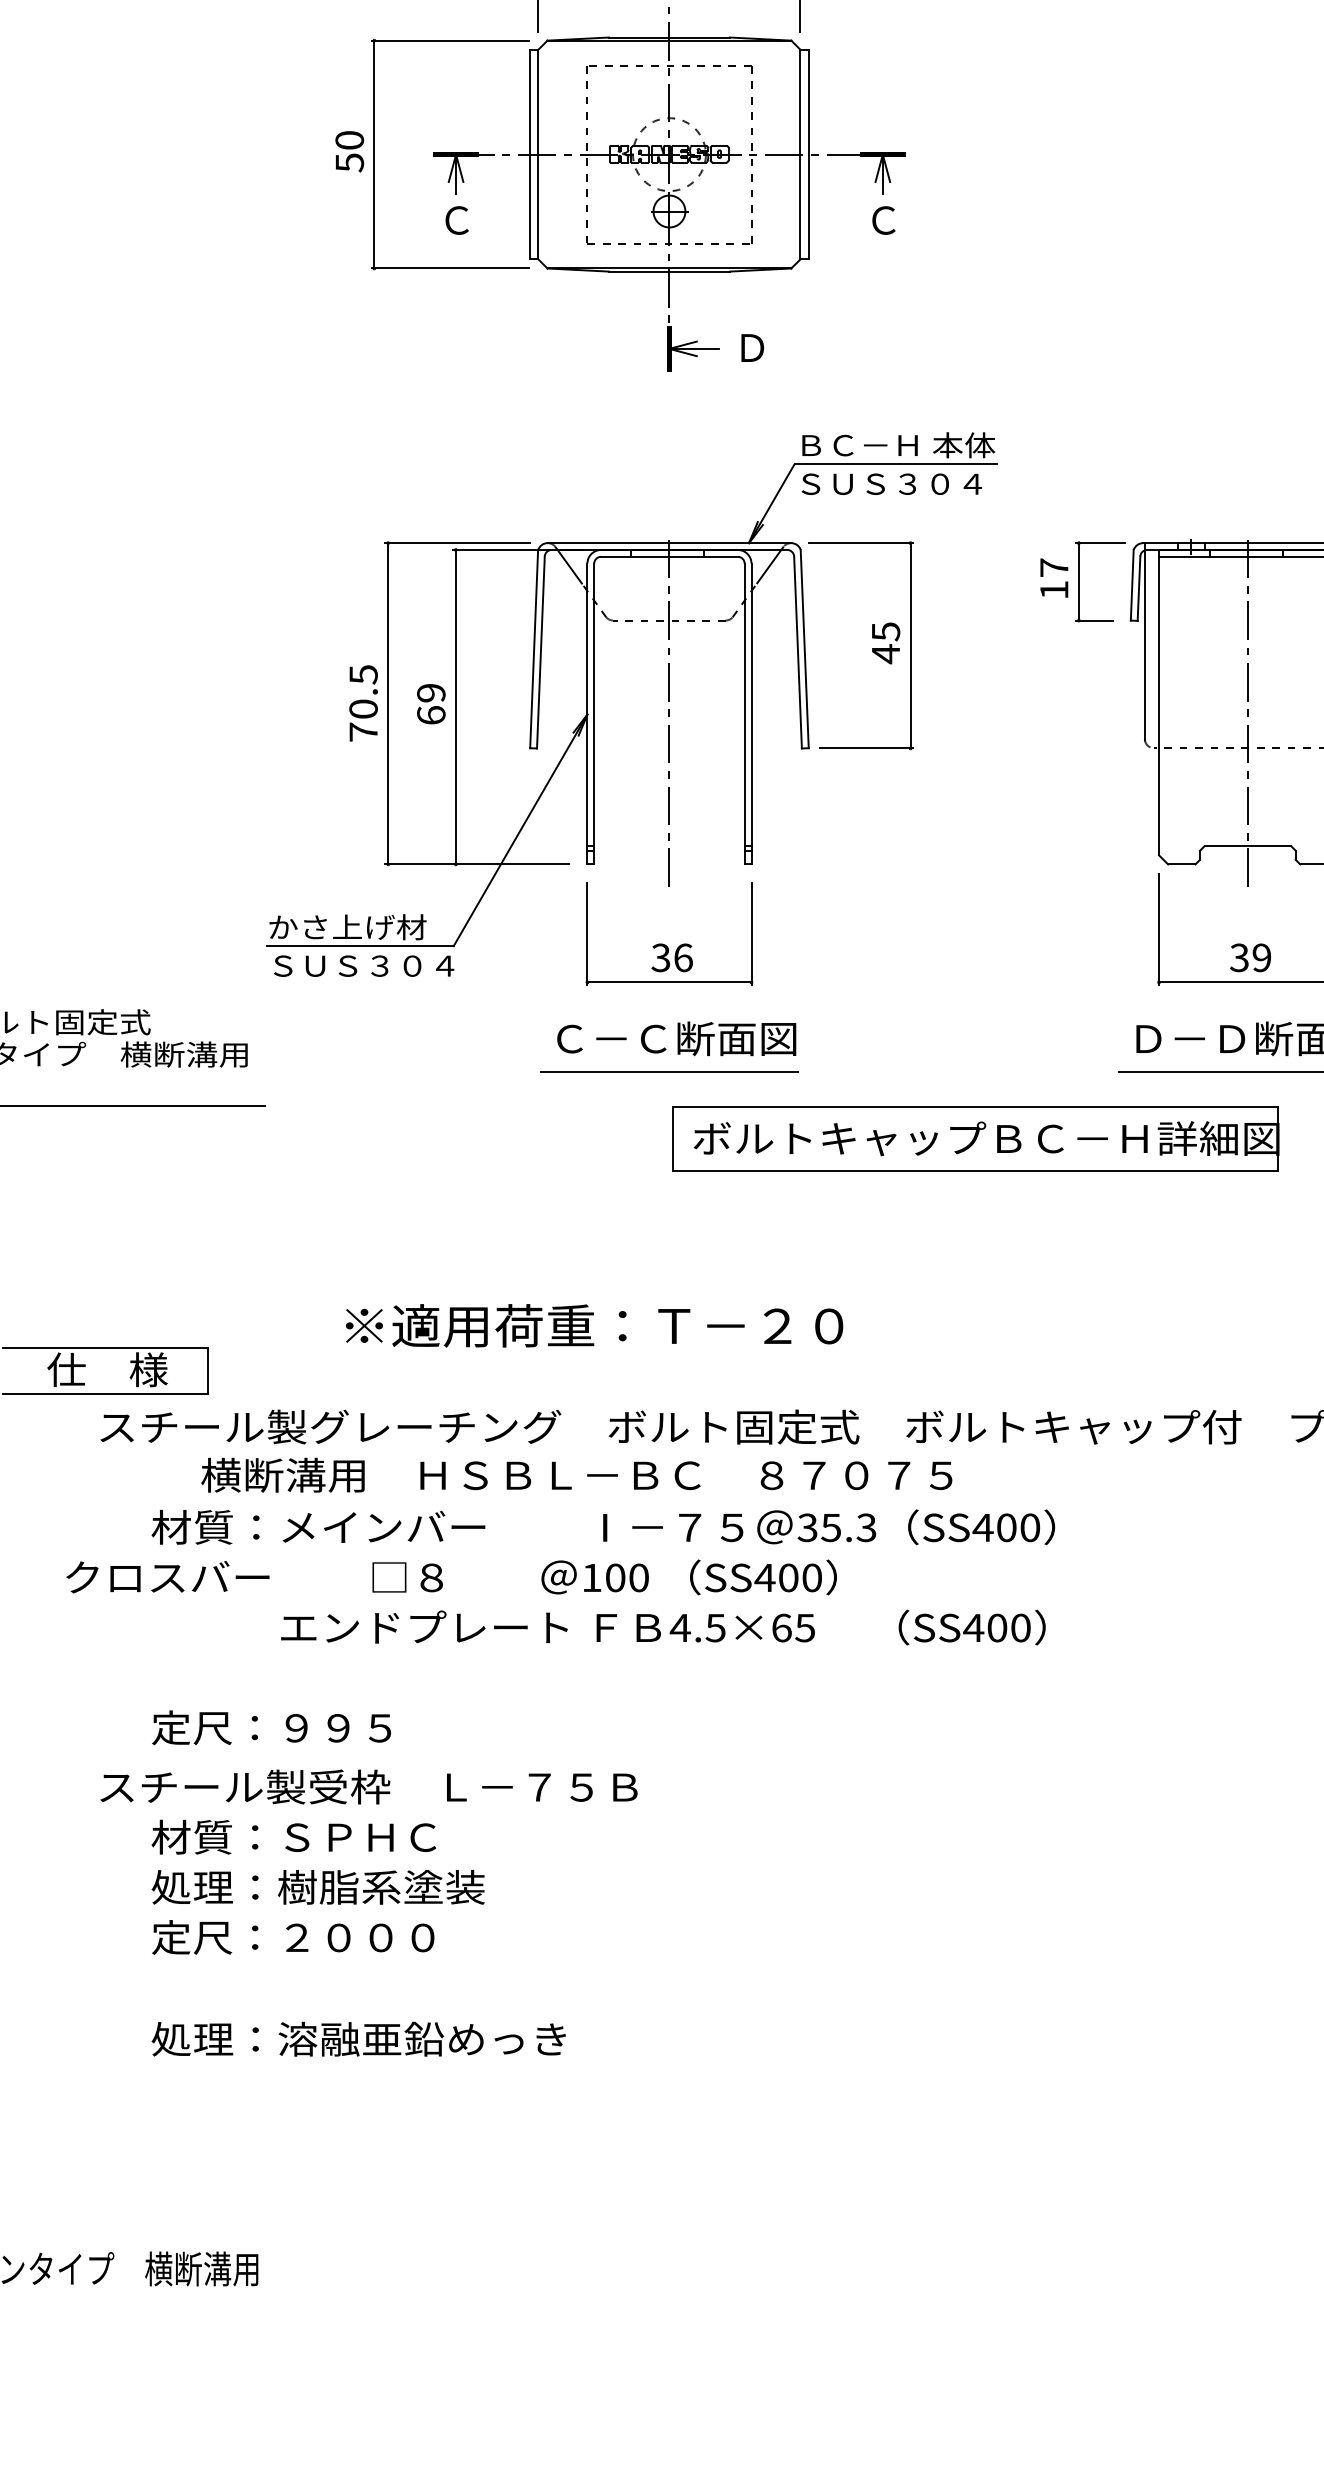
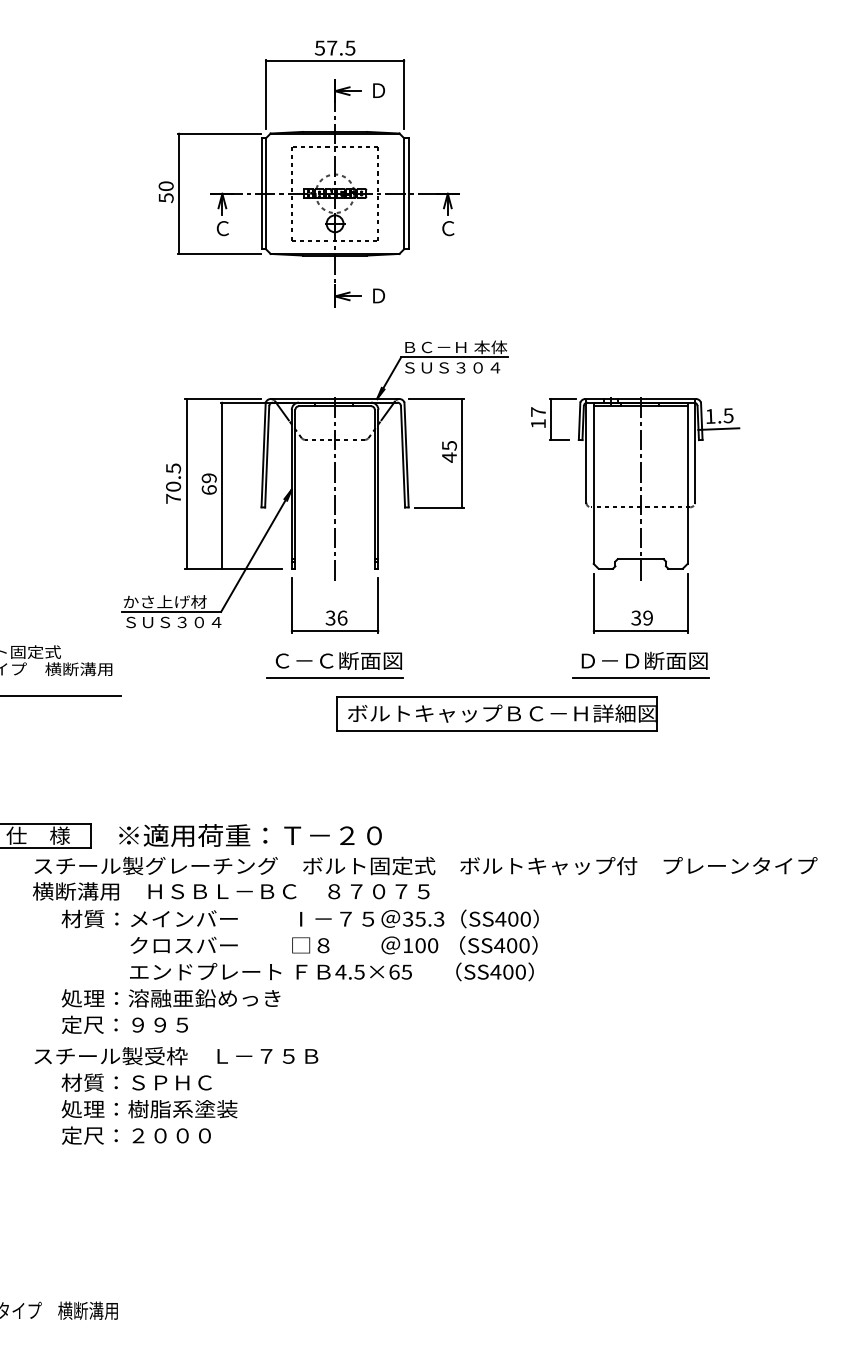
text: (594, 1325) -> (250, 835), moved
text: (575, 1475) -> (230, 891), moved
text: (450, 1577) -> (333, 945), moved
text: (357, 2039) -> (170, 998), moved

